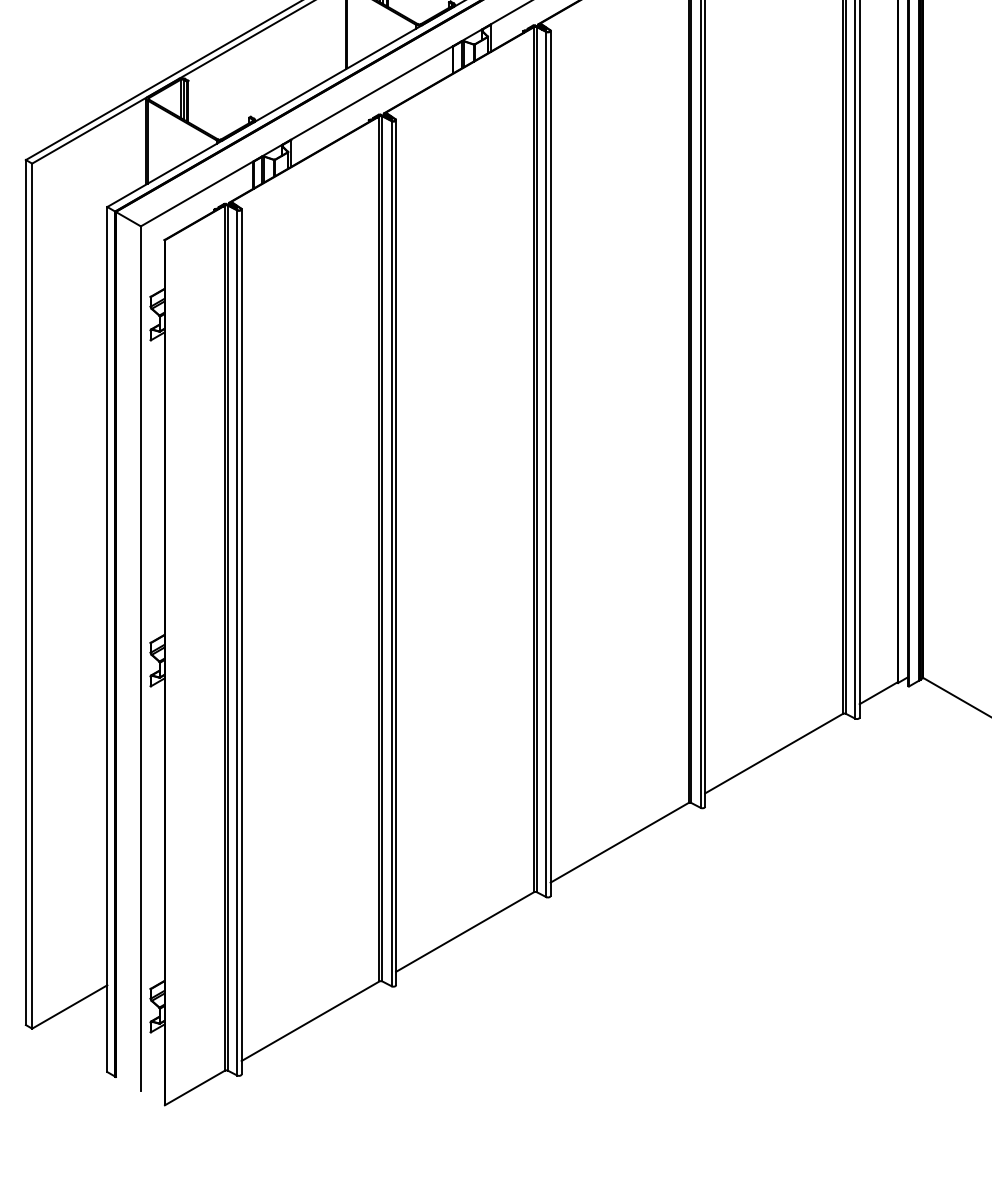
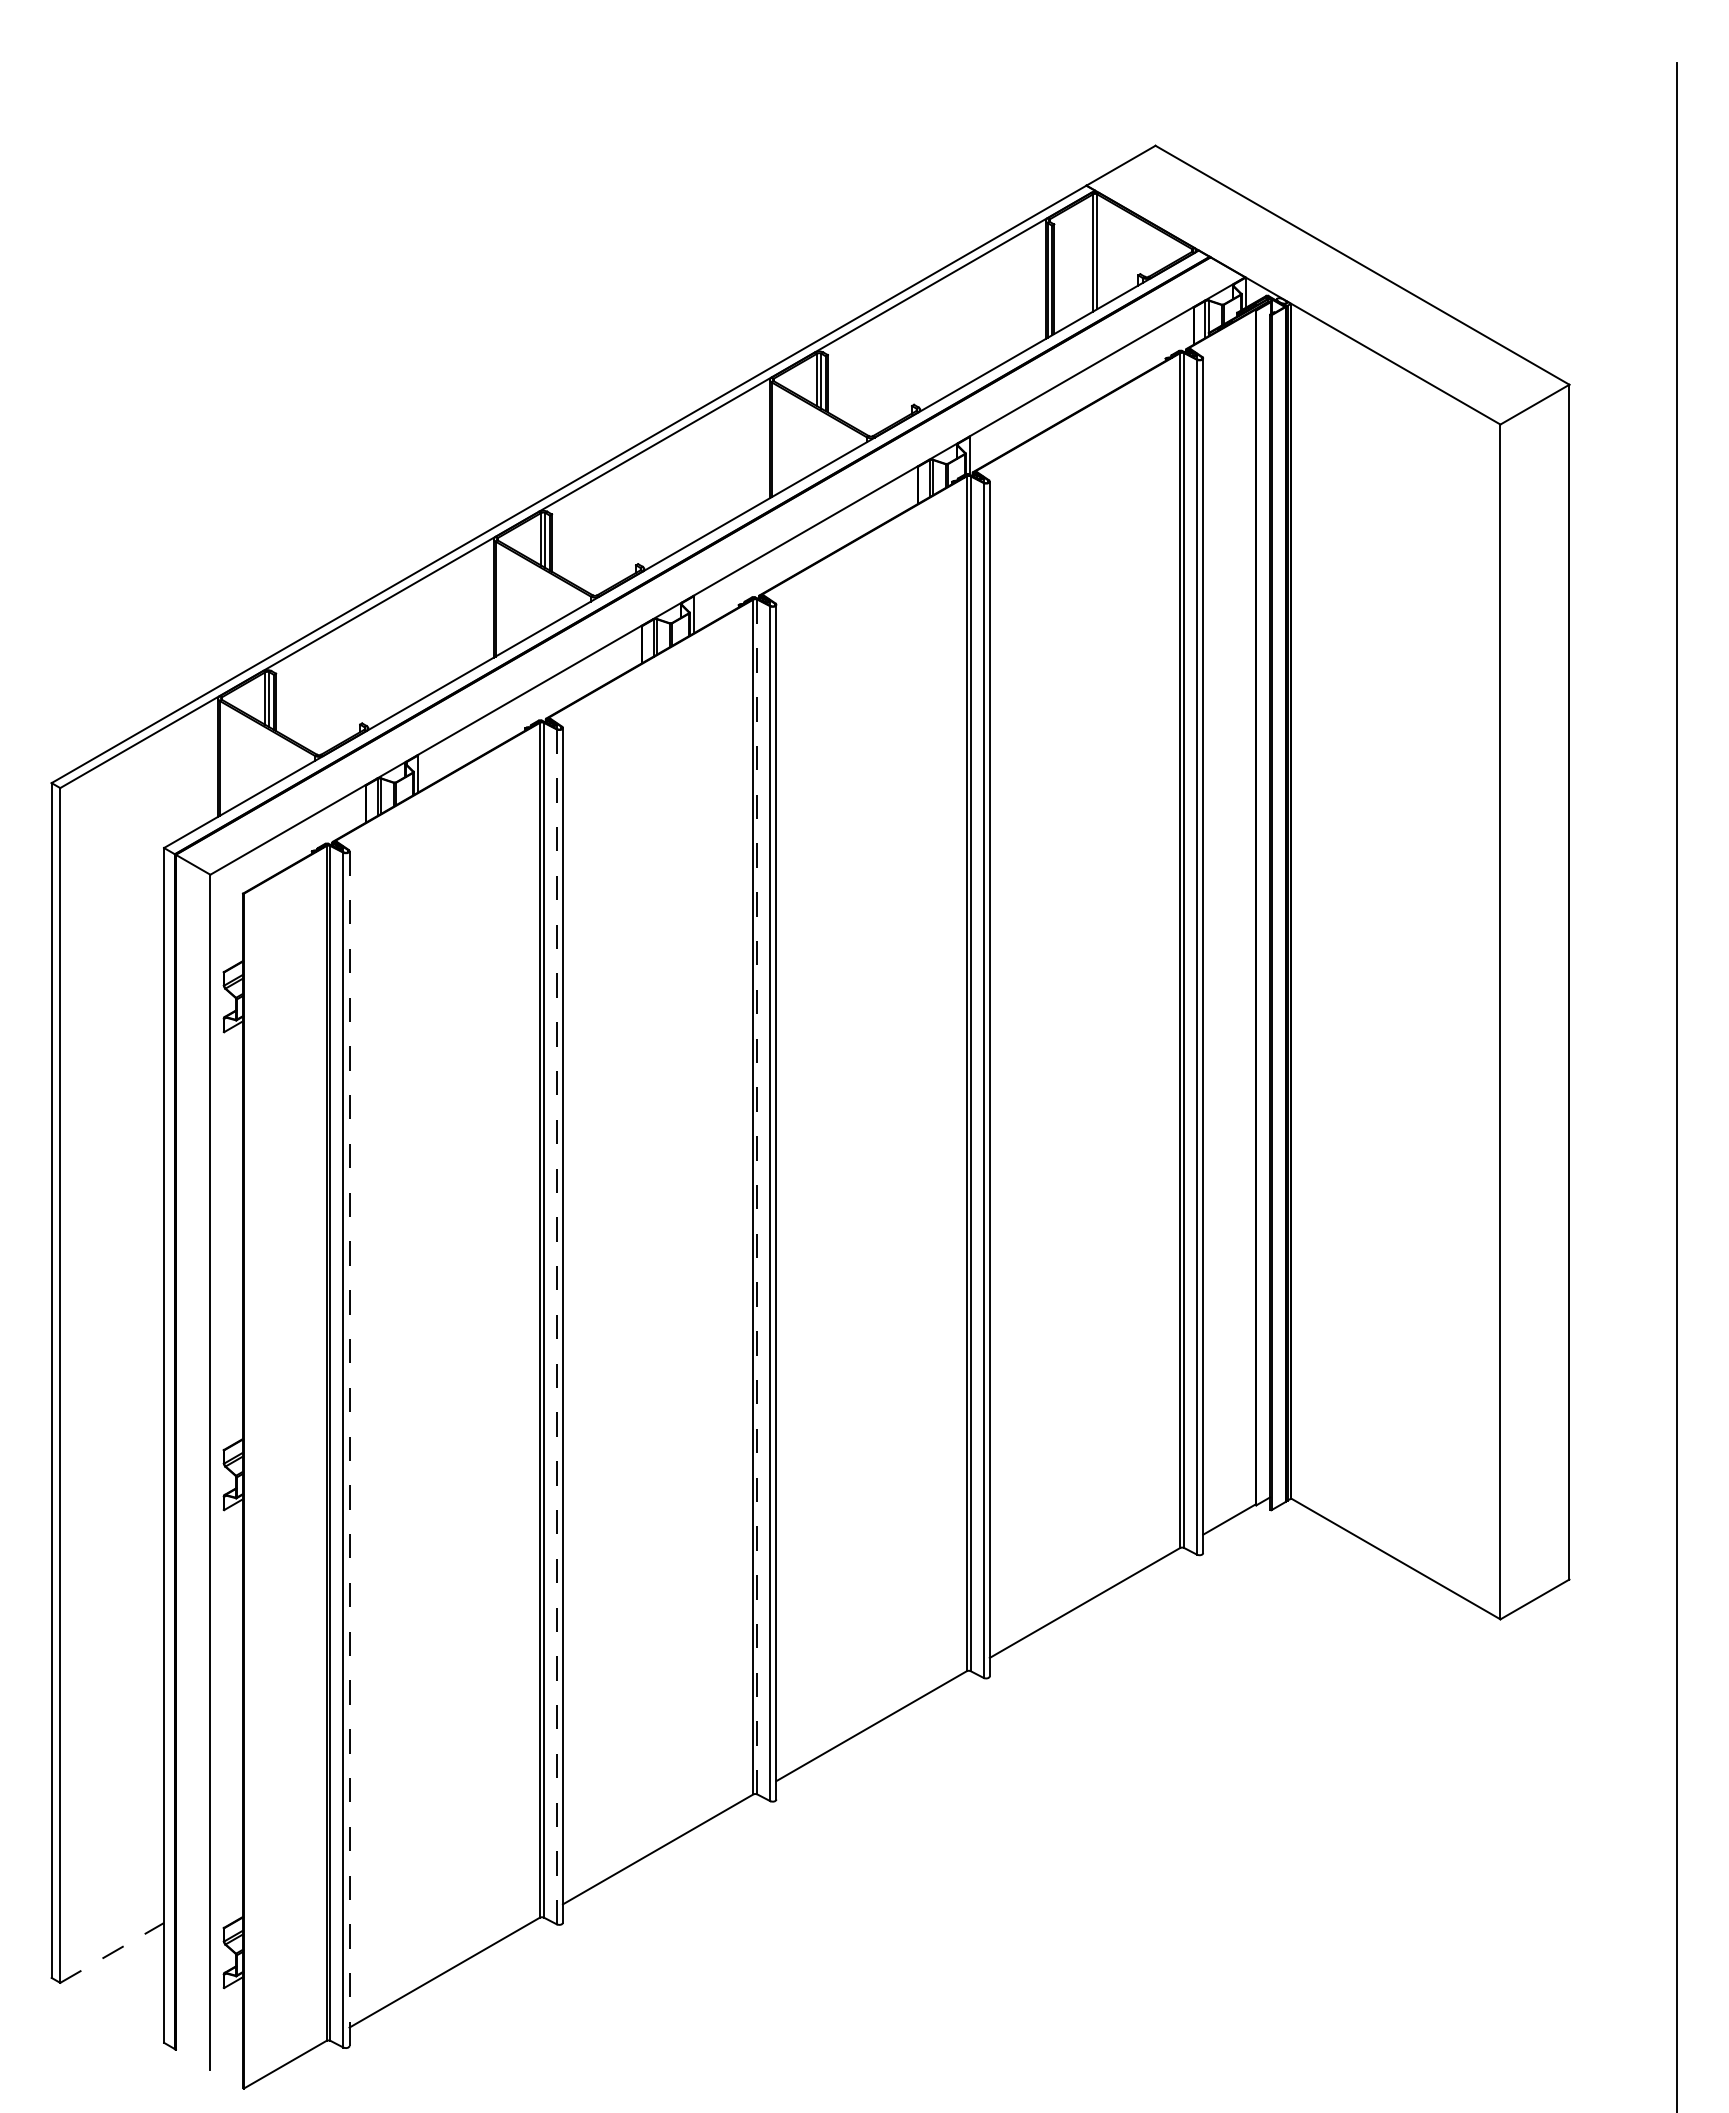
line: (536, 460) -> (757, 1197), solid -> dashed
line: (391, 554) -> (556, 1327), solid -> dashed
line: (241, 642) -> (349, 1449), solid -> dashed
line: (70, 1006) -> (112, 1952), solid -> dashed

